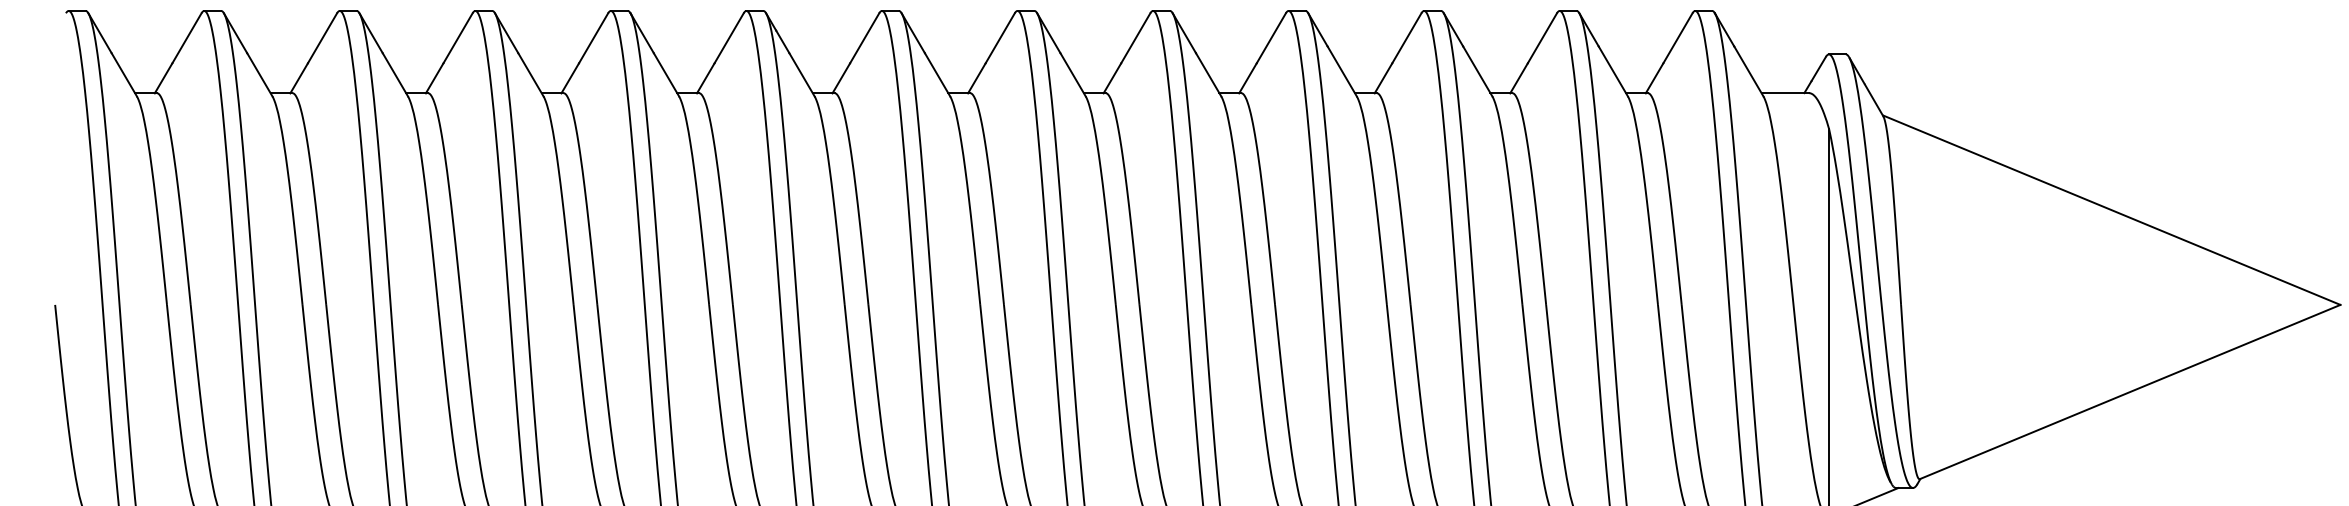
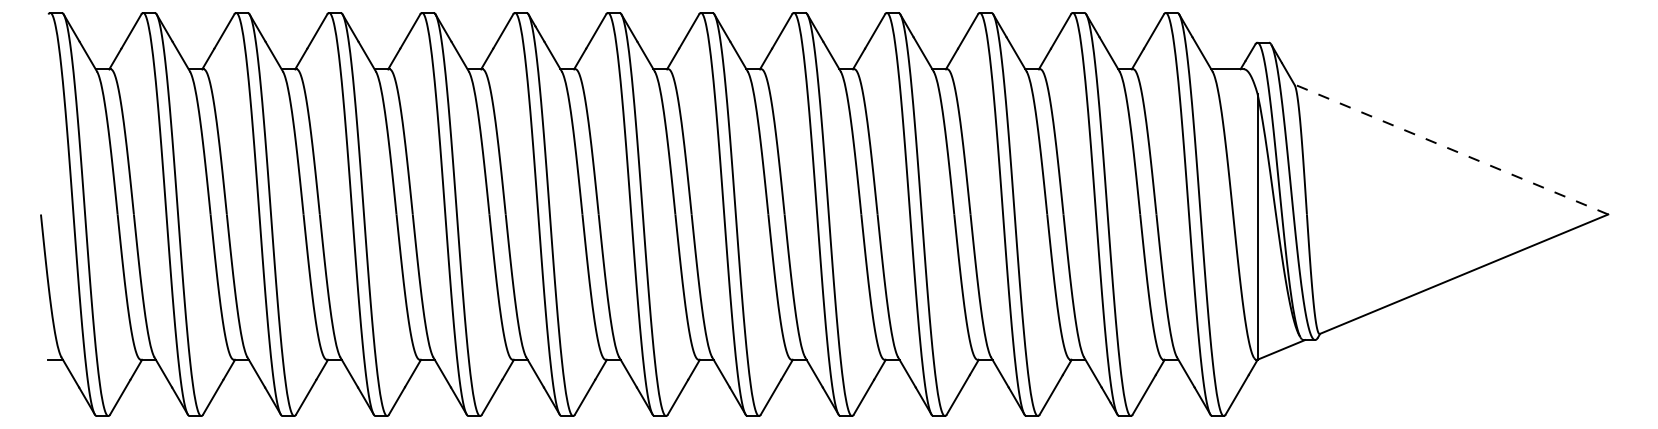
line: (2111, 210) -> (1451, 149), solid -> dashed

